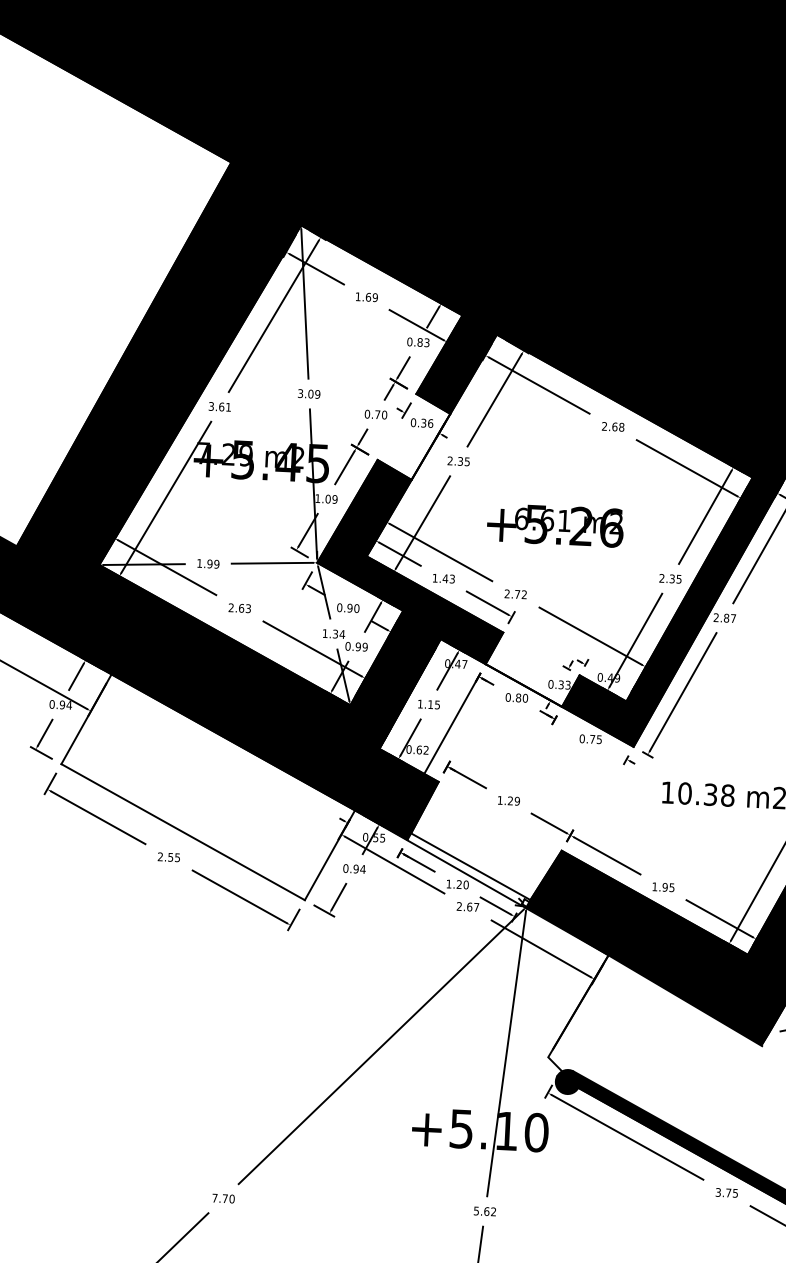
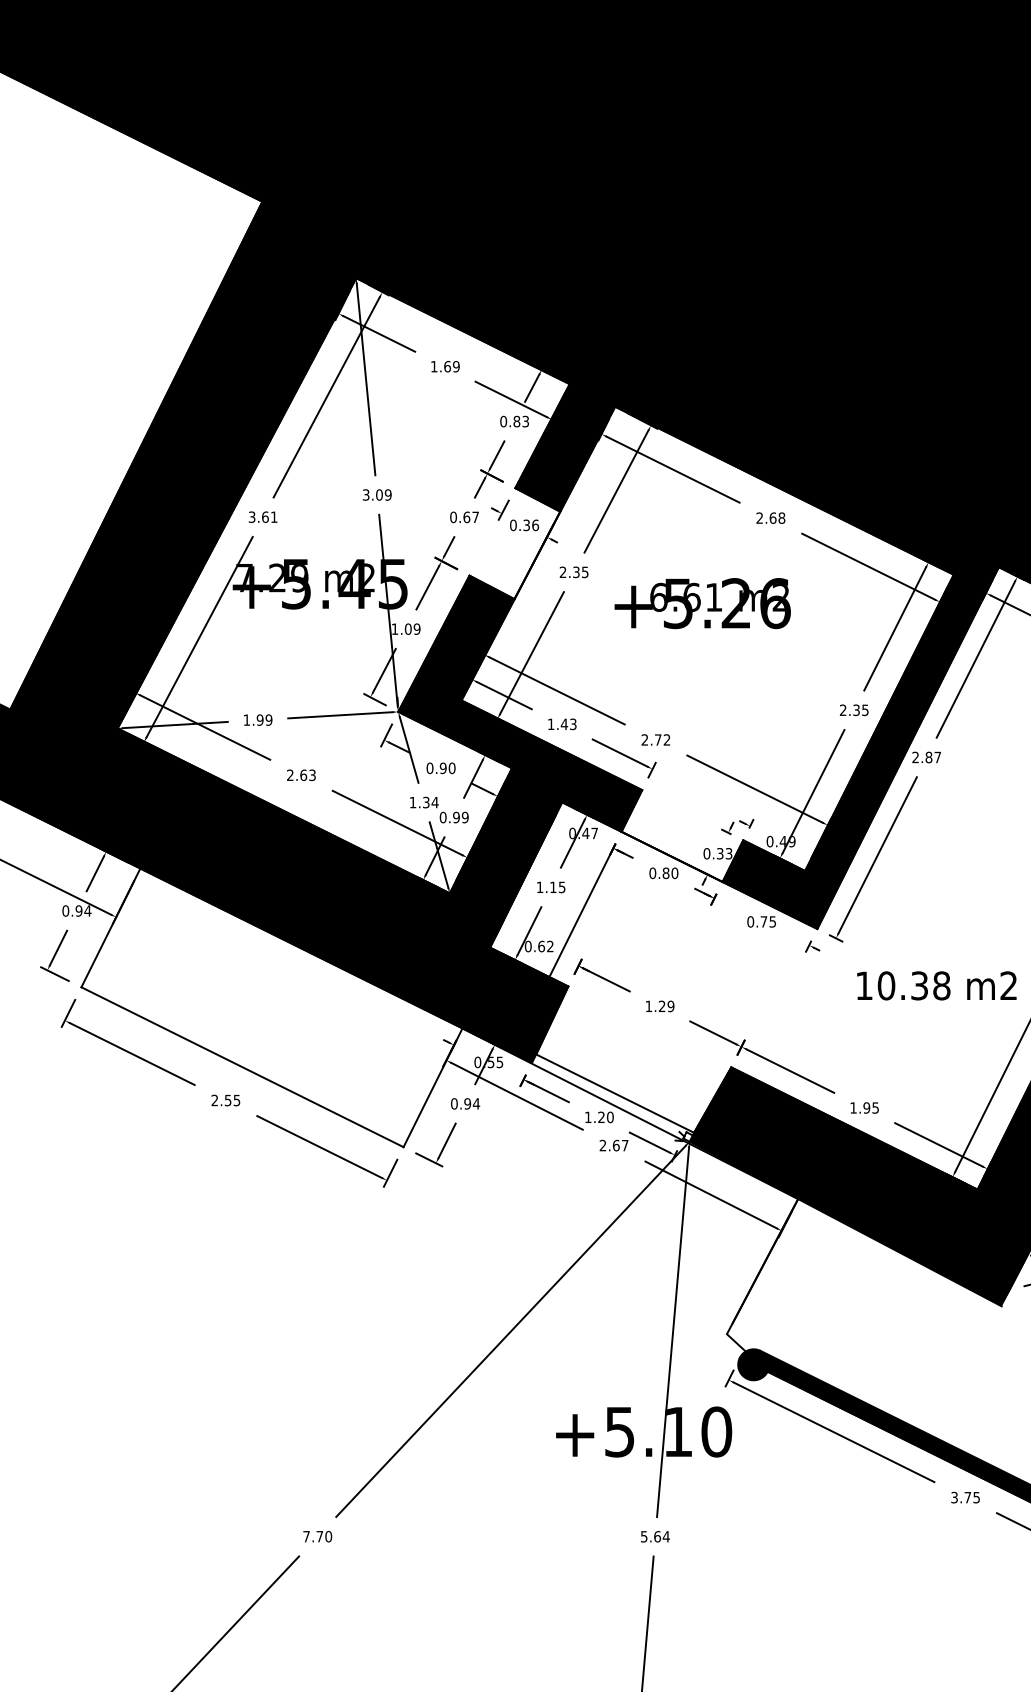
text: (381, 415) -> (471, 517), 0.70 -> 0.67
text: (555, 525) -> (702, 603), moved
text: (493, 1211) -> (665, 1536), 5.62 -> 5.64

